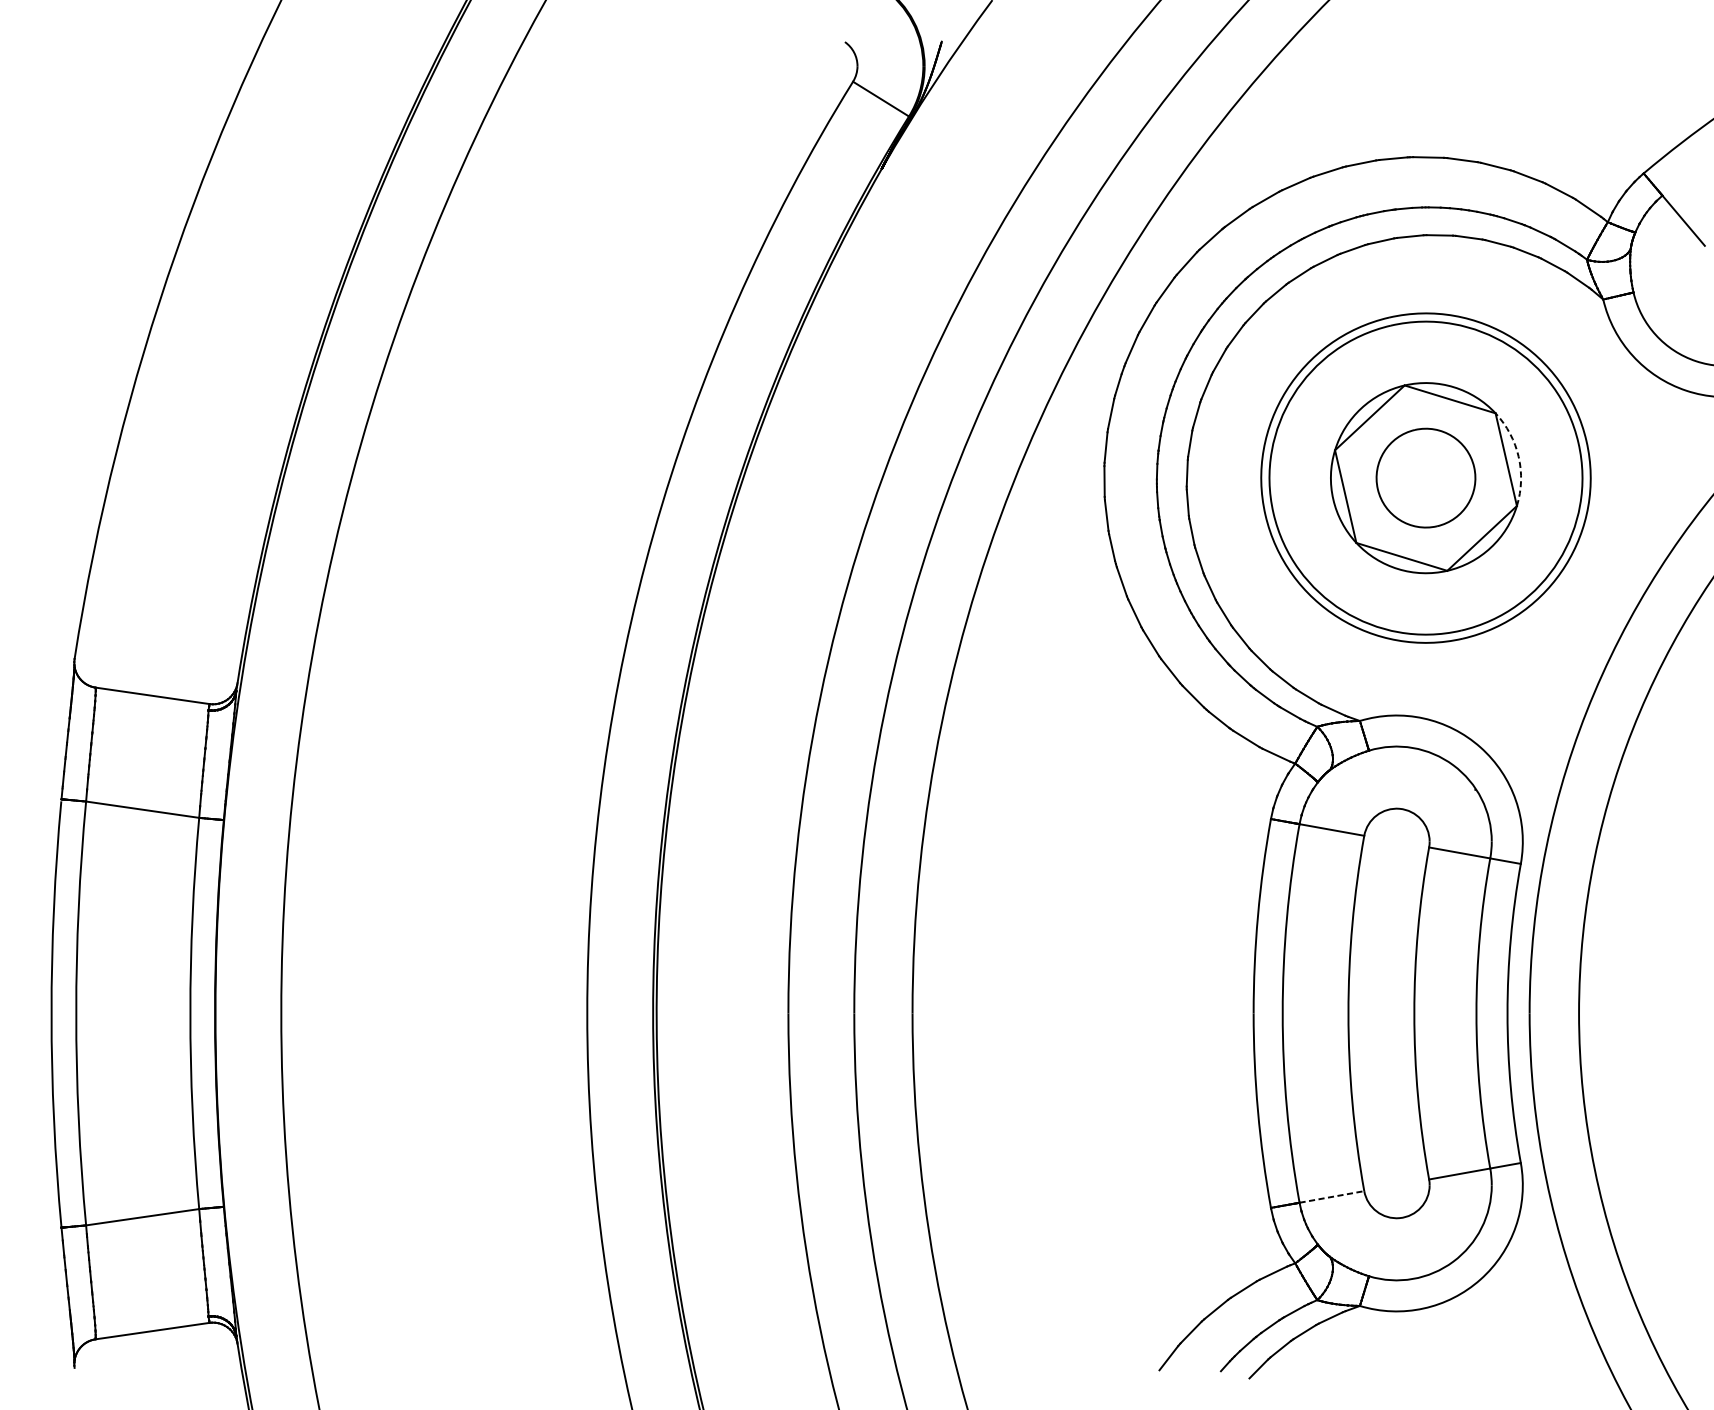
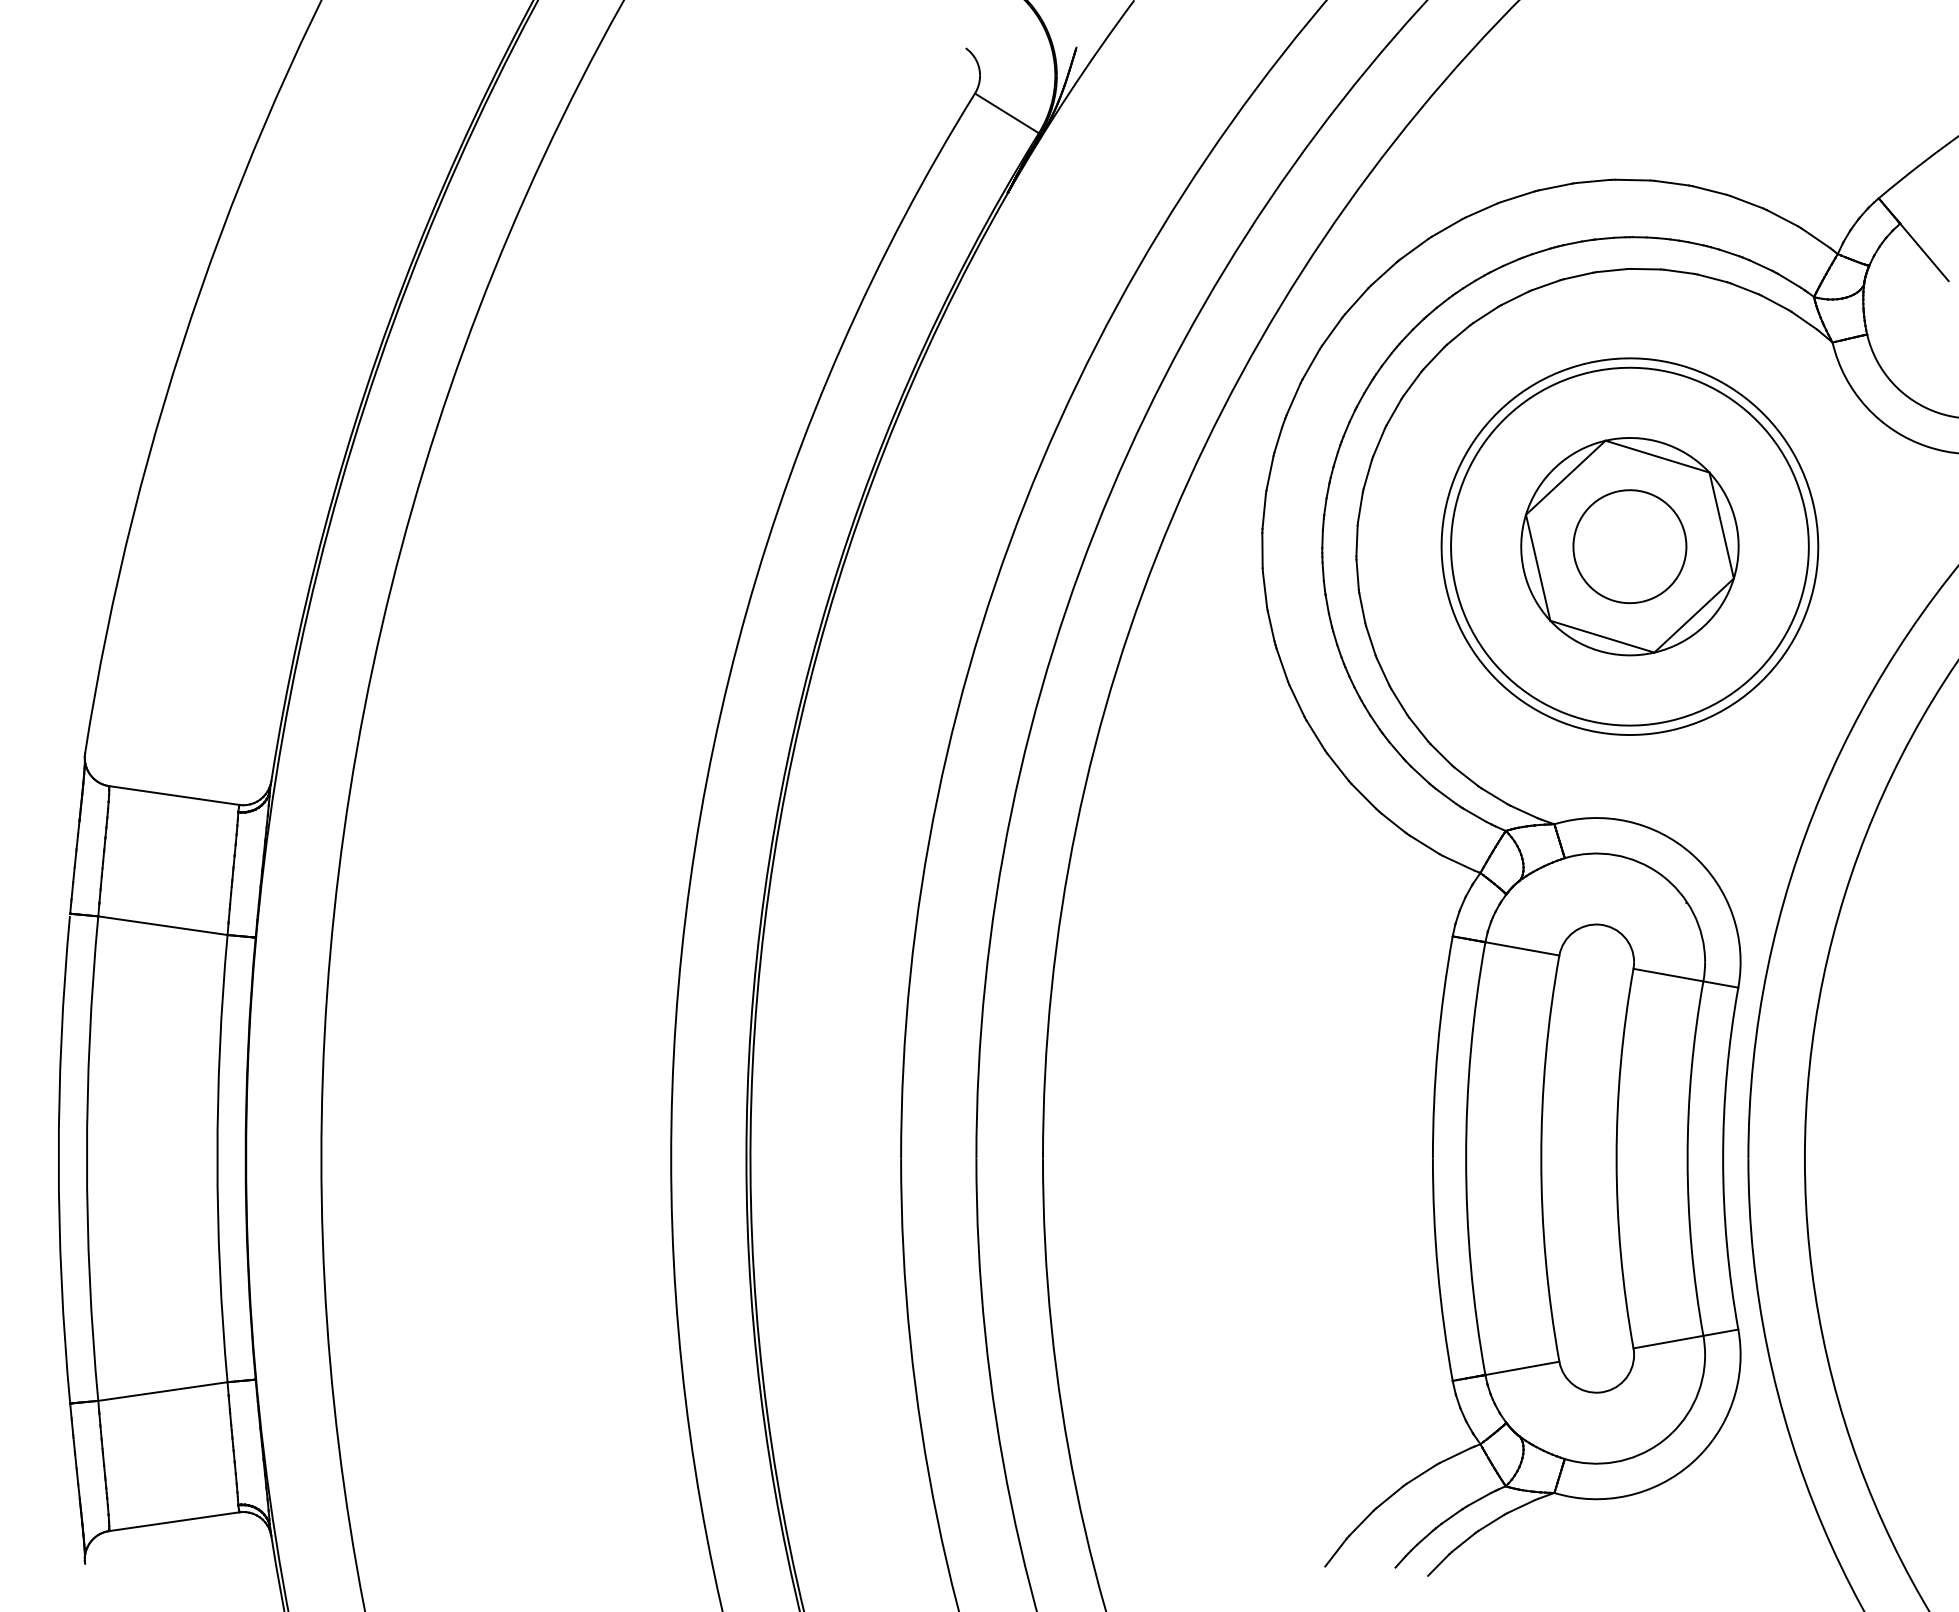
arc: (1518, 456) -> (1735, 522), dashed -> solid
line: (1332, 1197) -> (1522, 1368), dashed -> solid

